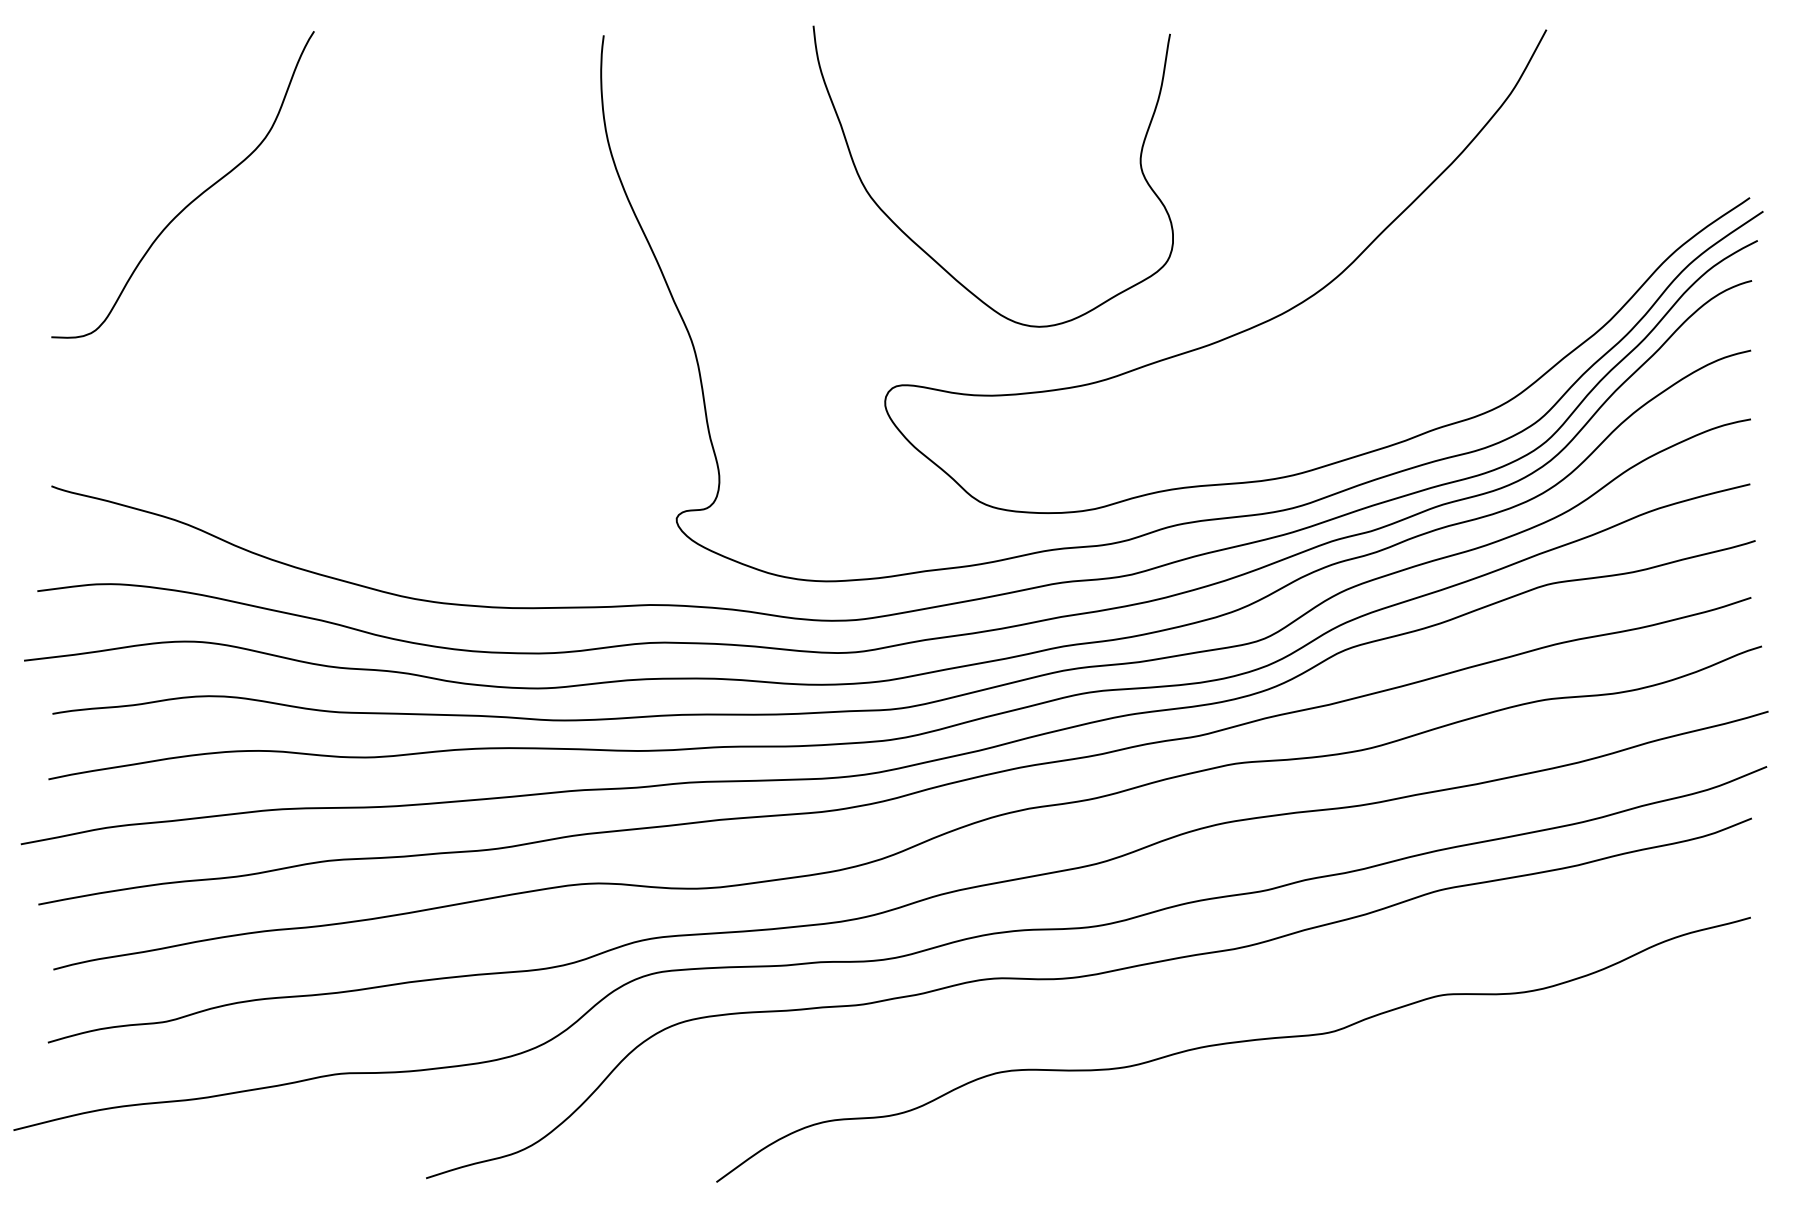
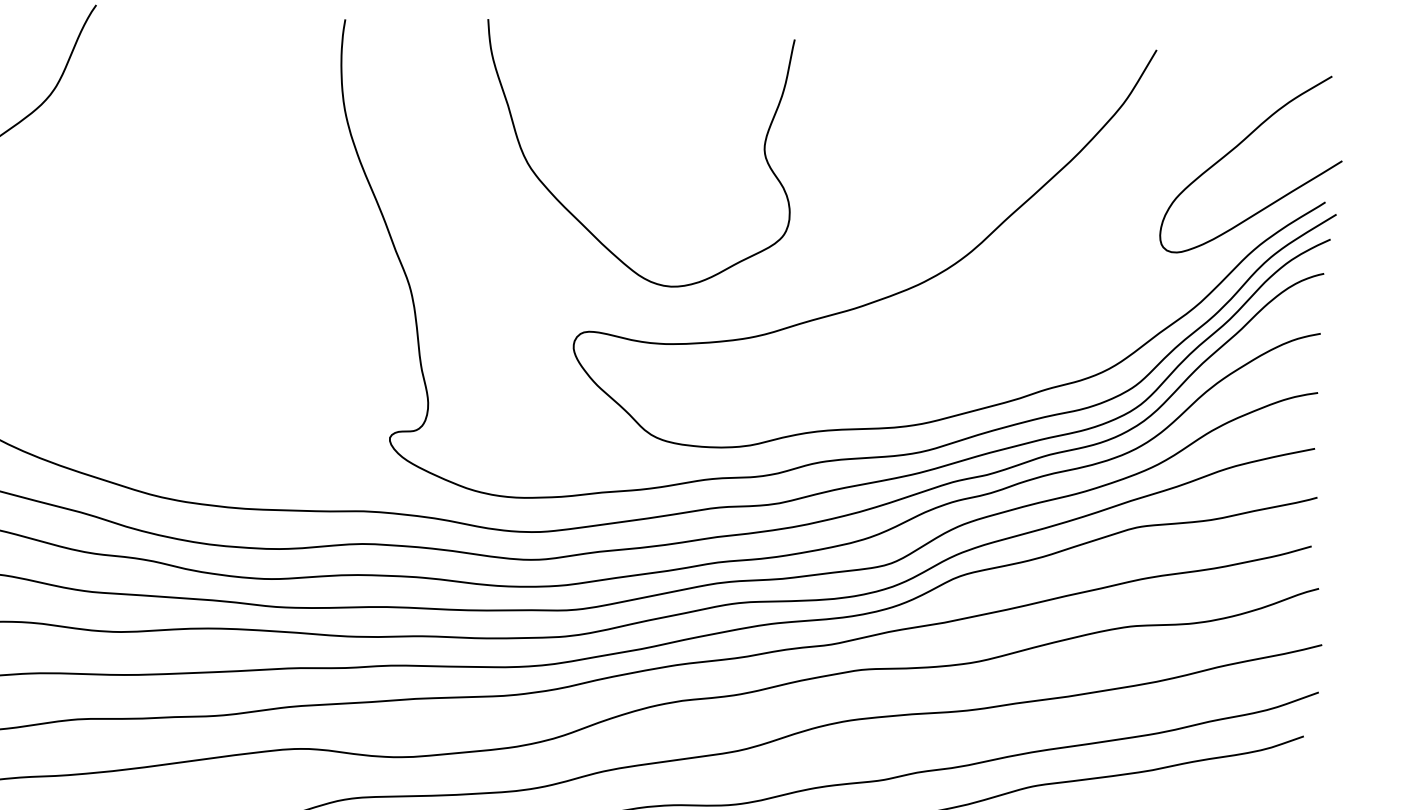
curve: (1644, 138) -> (1236, 147), added
curve: (927, 252) -> (577, 218), moved

